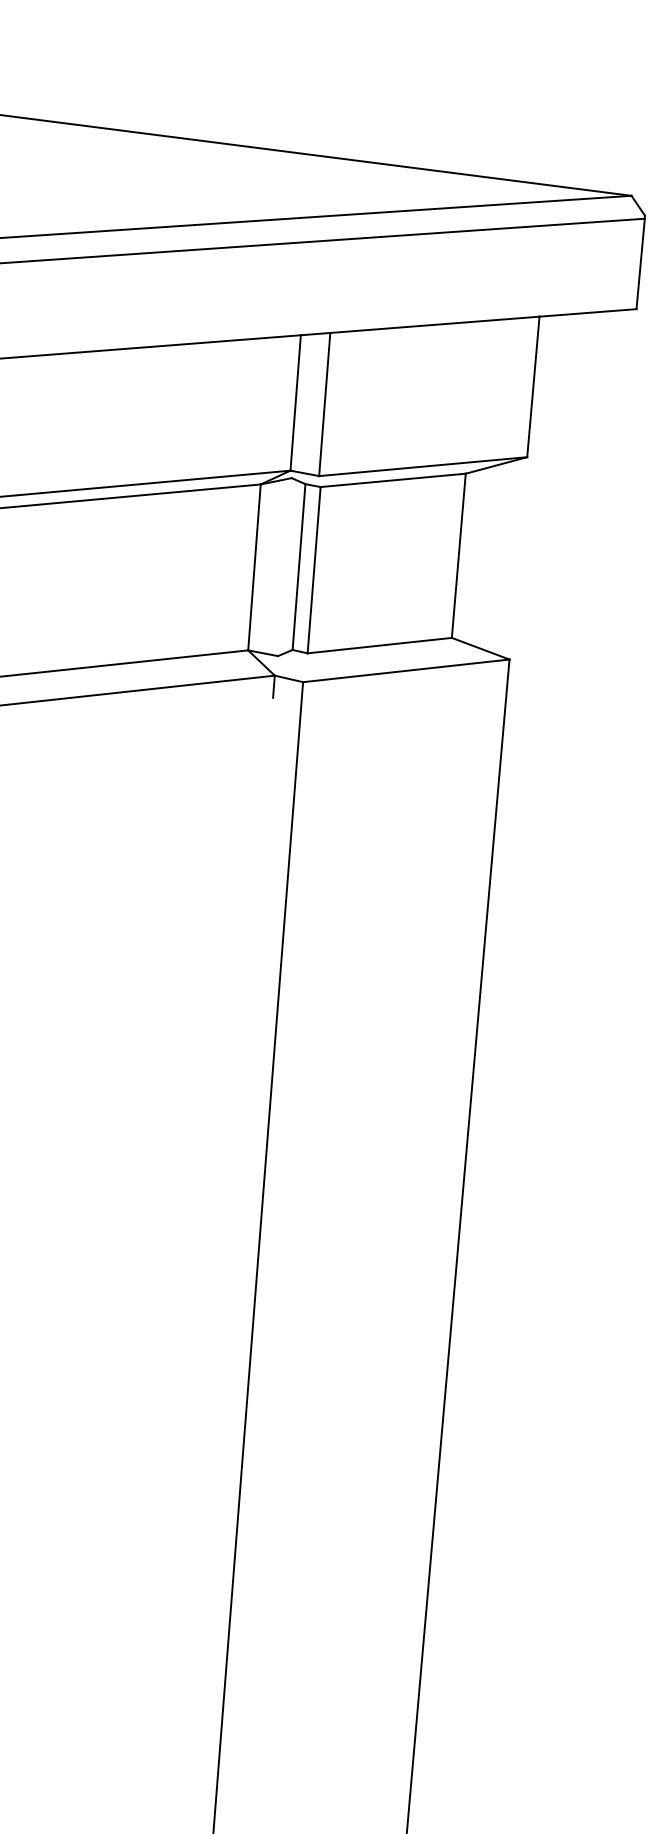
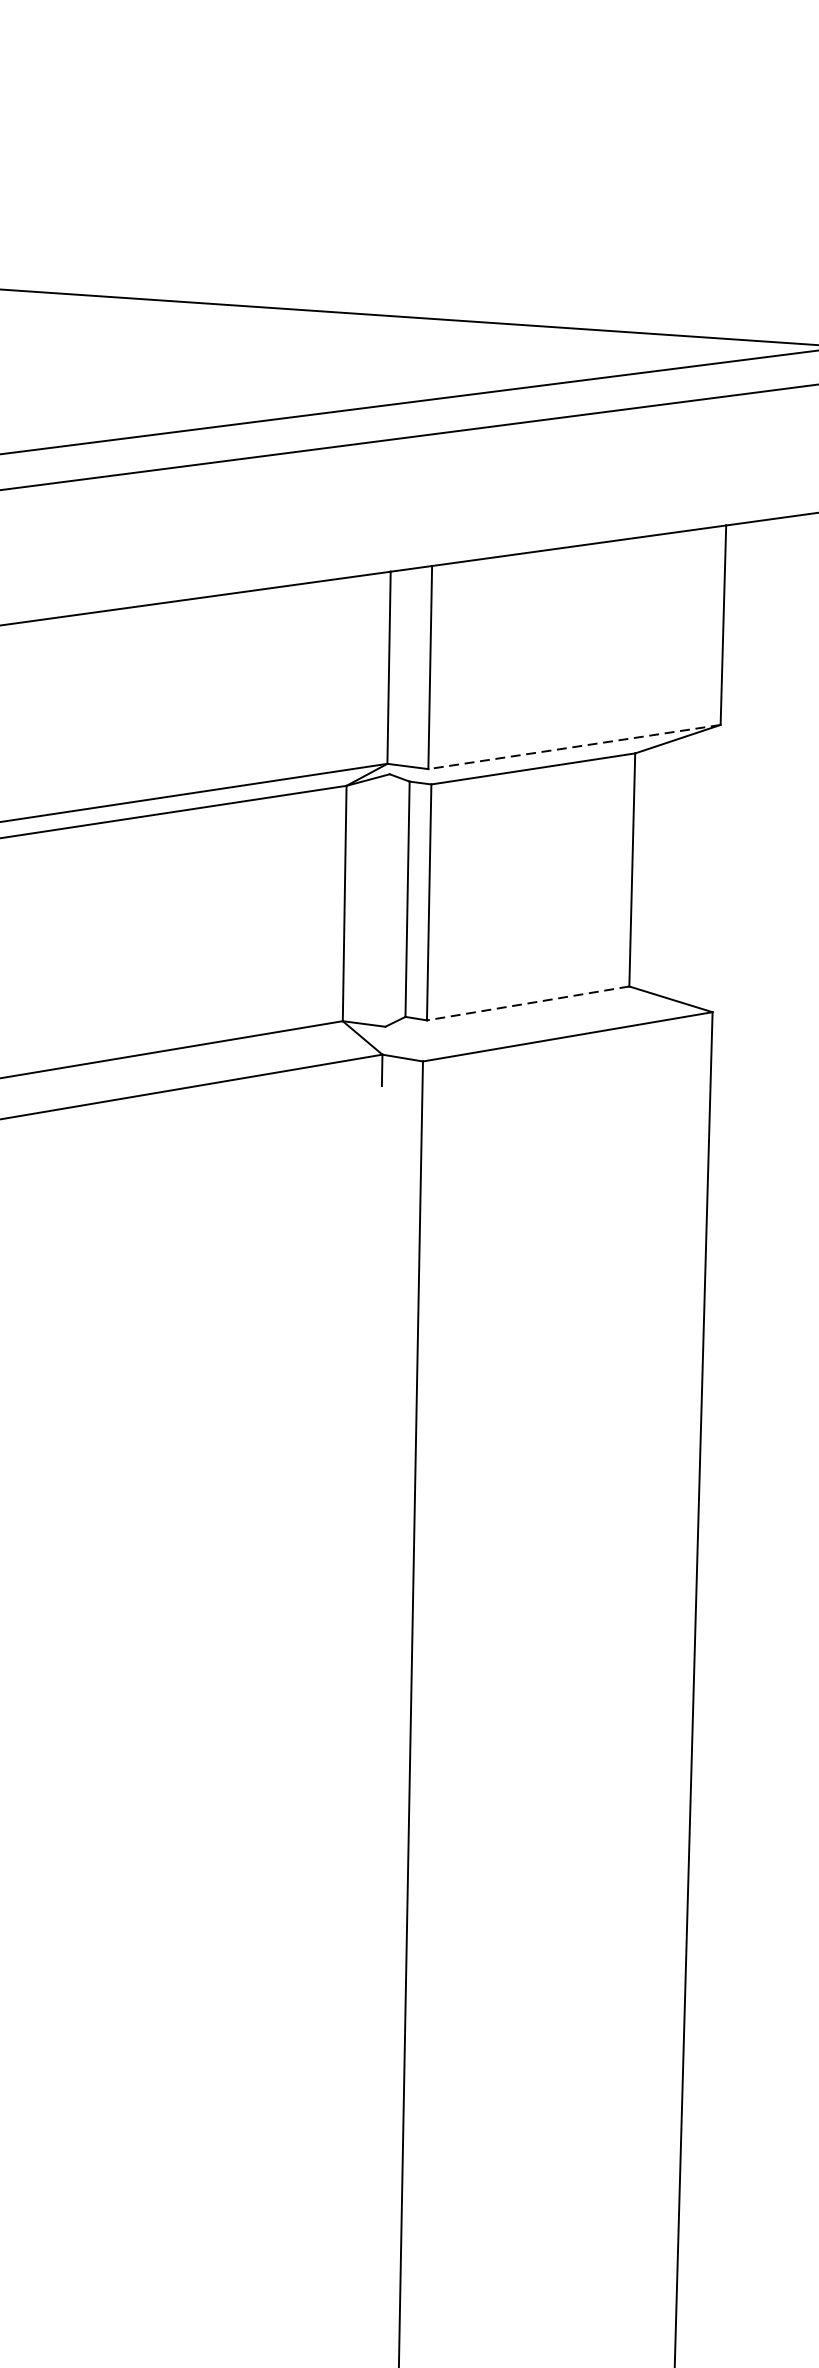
line: (422, 466) -> (573, 746), solid -> dashed
line: (379, 645) -> (527, 1003), solid -> dashed

